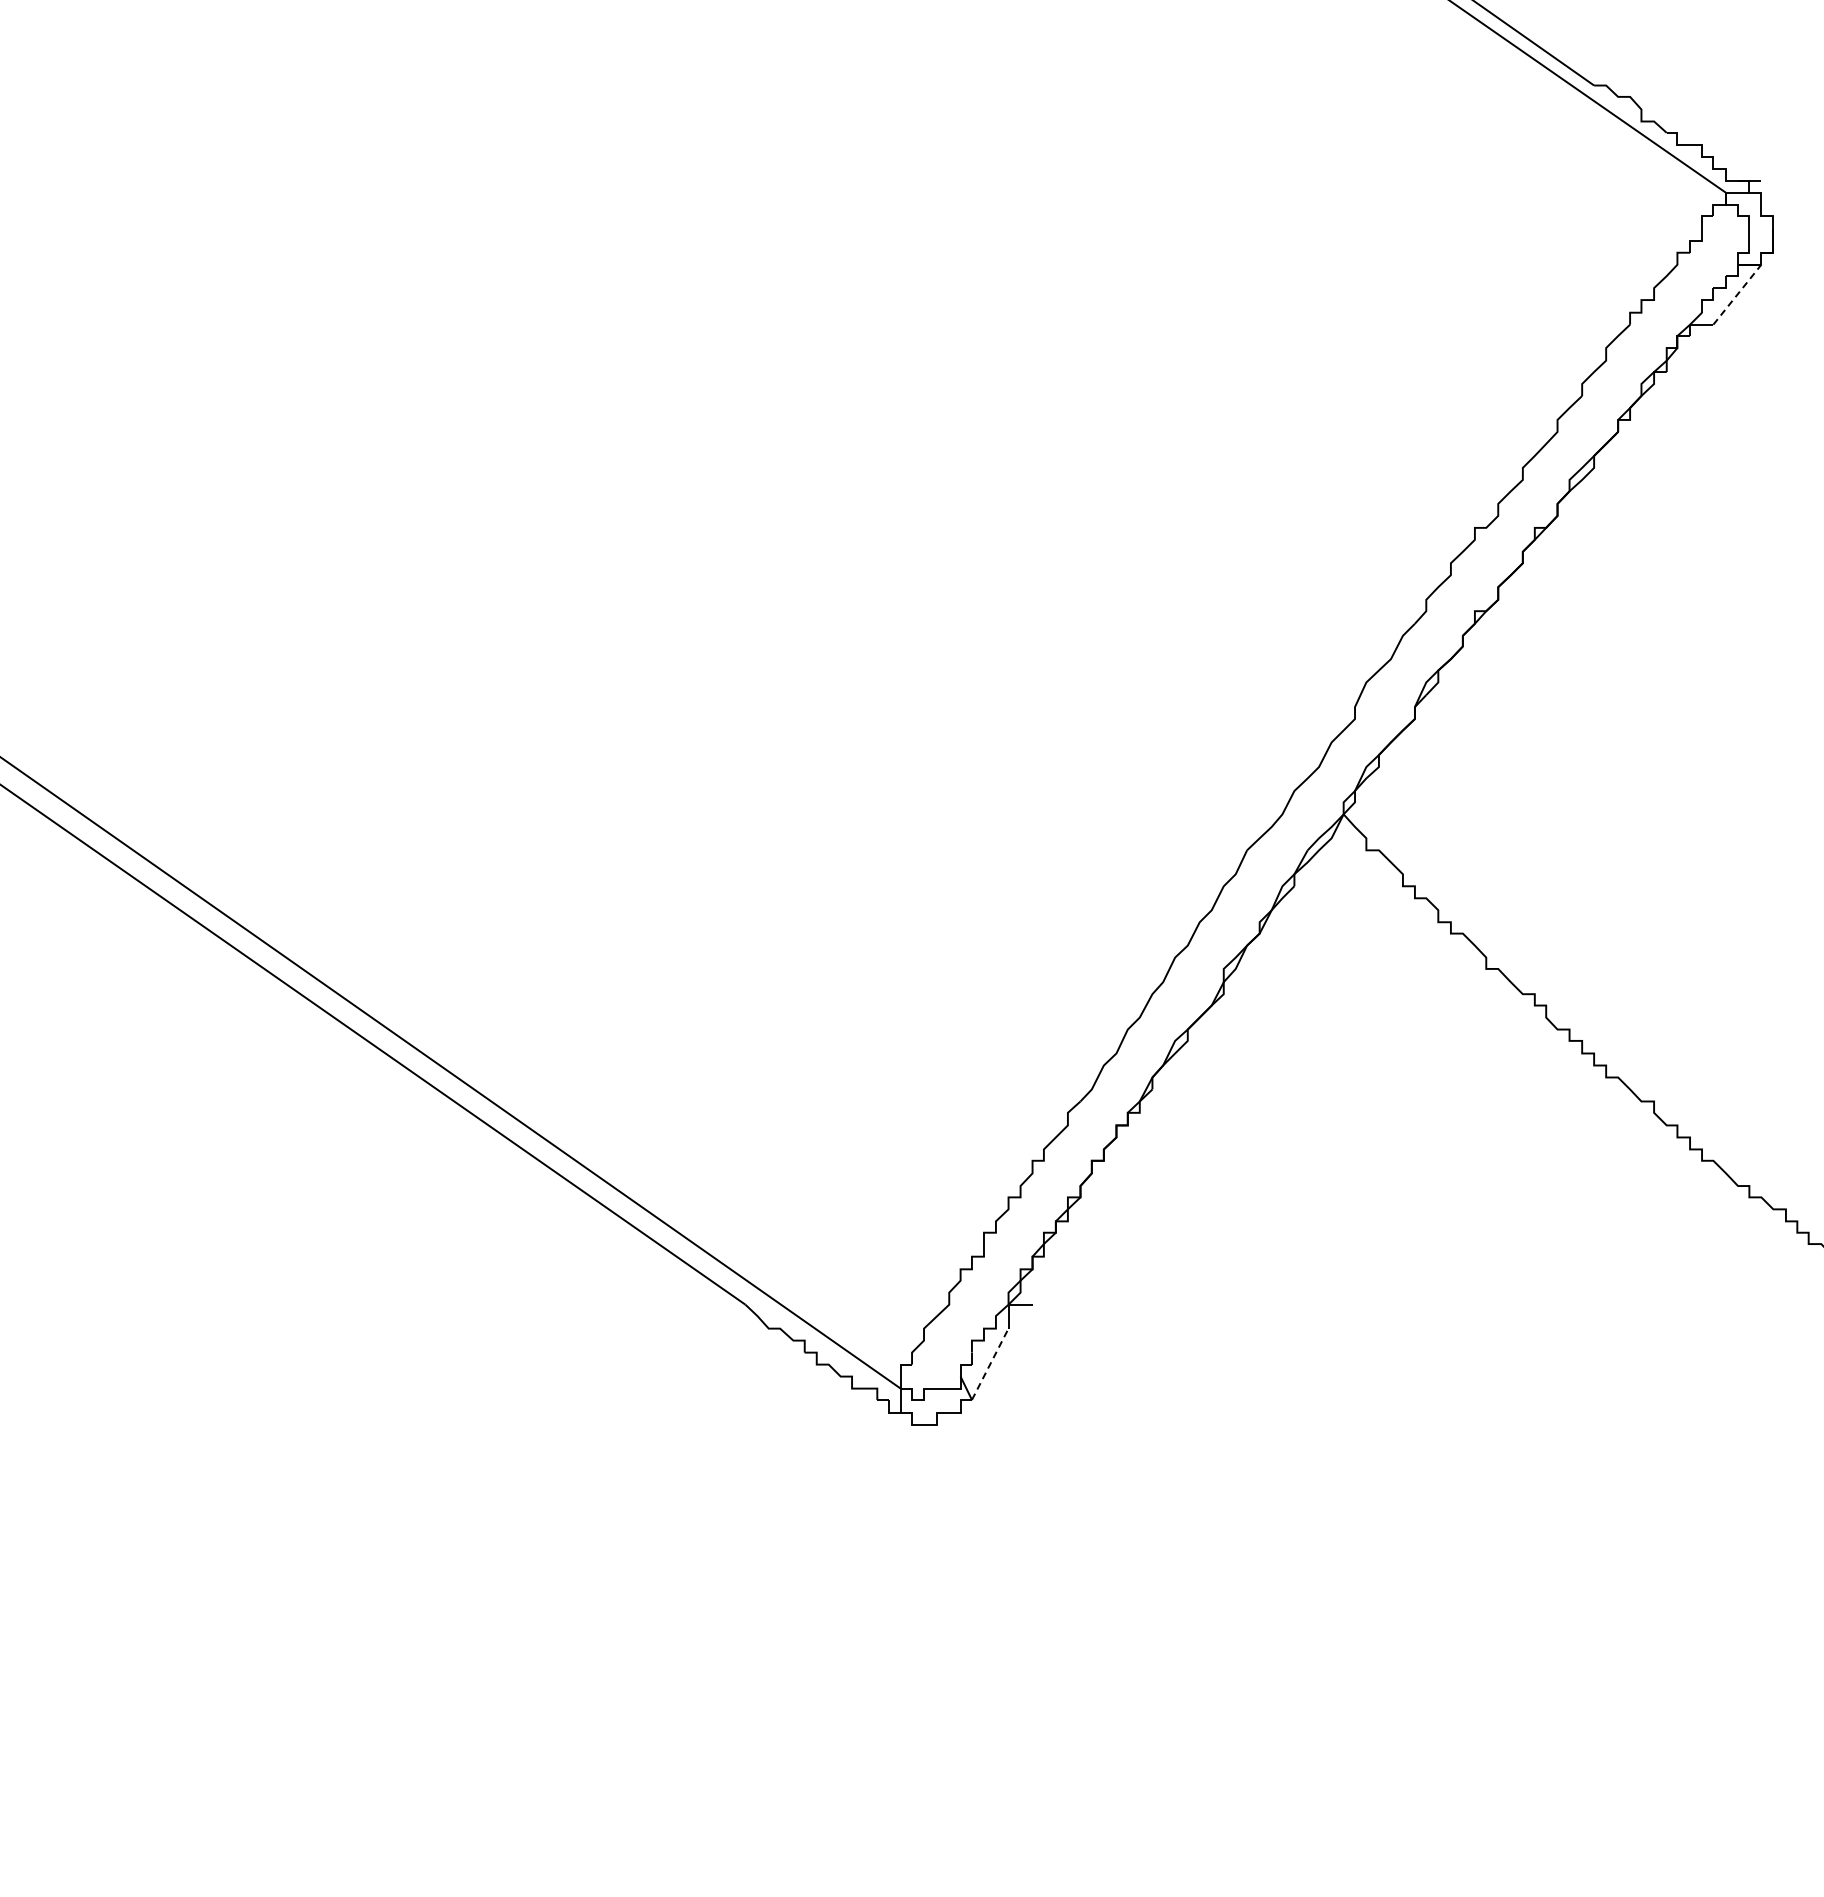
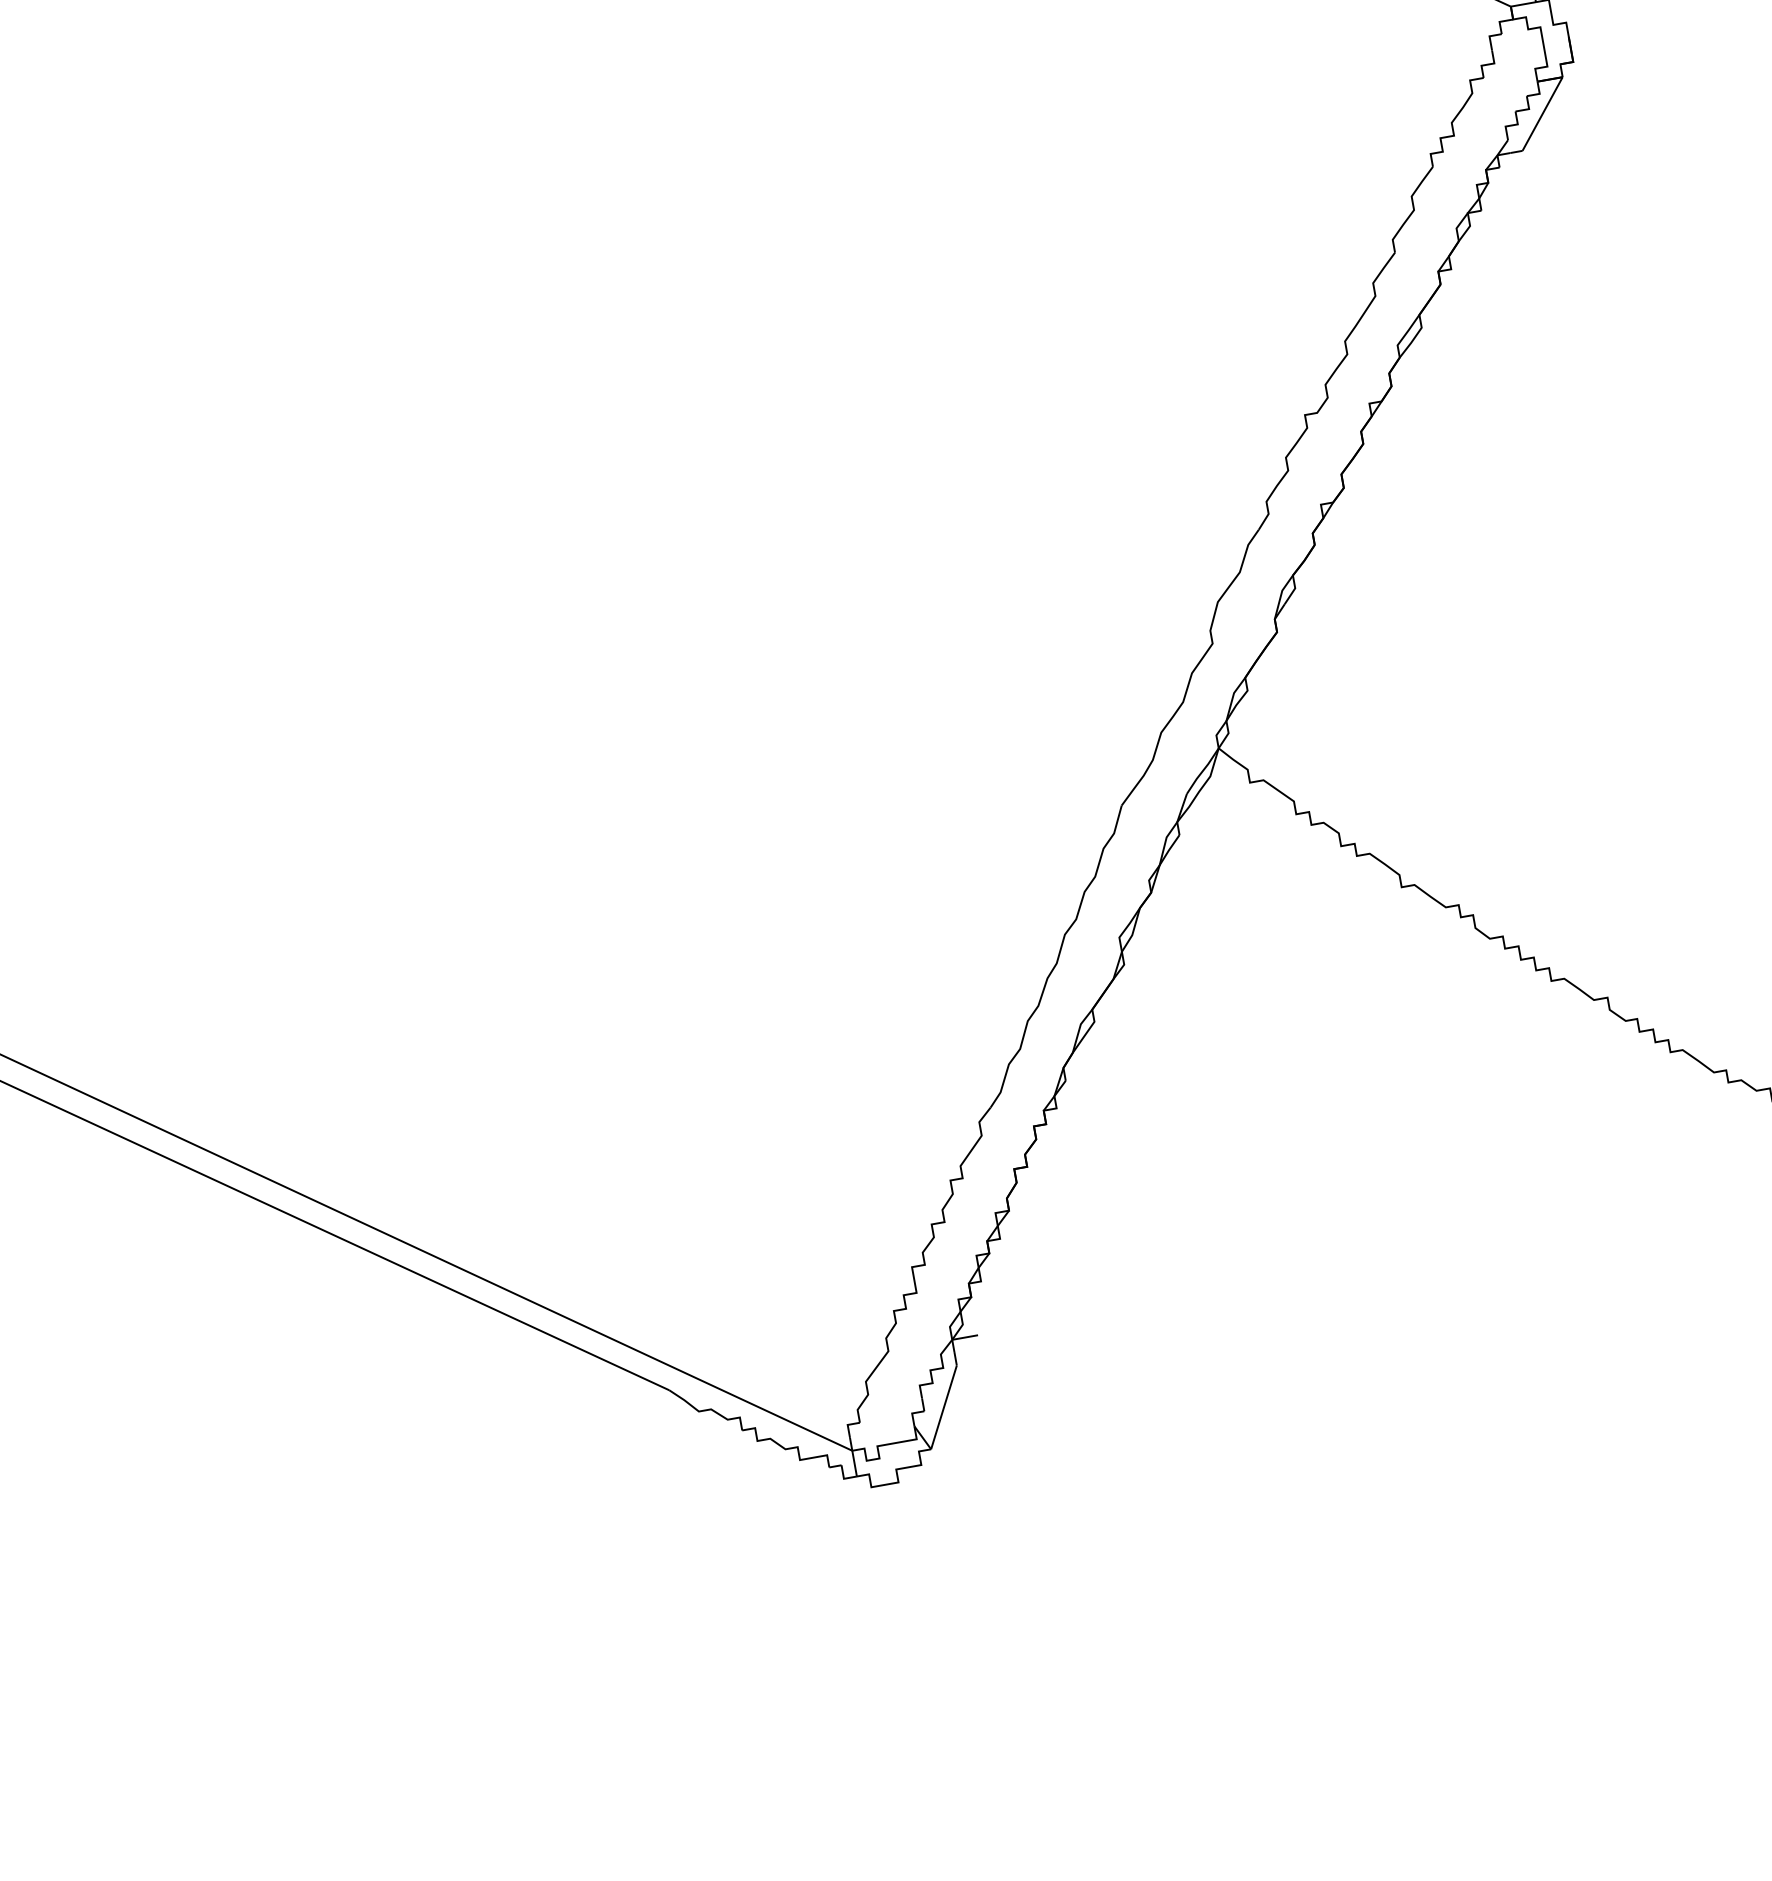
line: (1737, 294) -> (1542, 113), dashed -> solid
line: (990, 1363) -> (944, 1406), dashed -> solid

